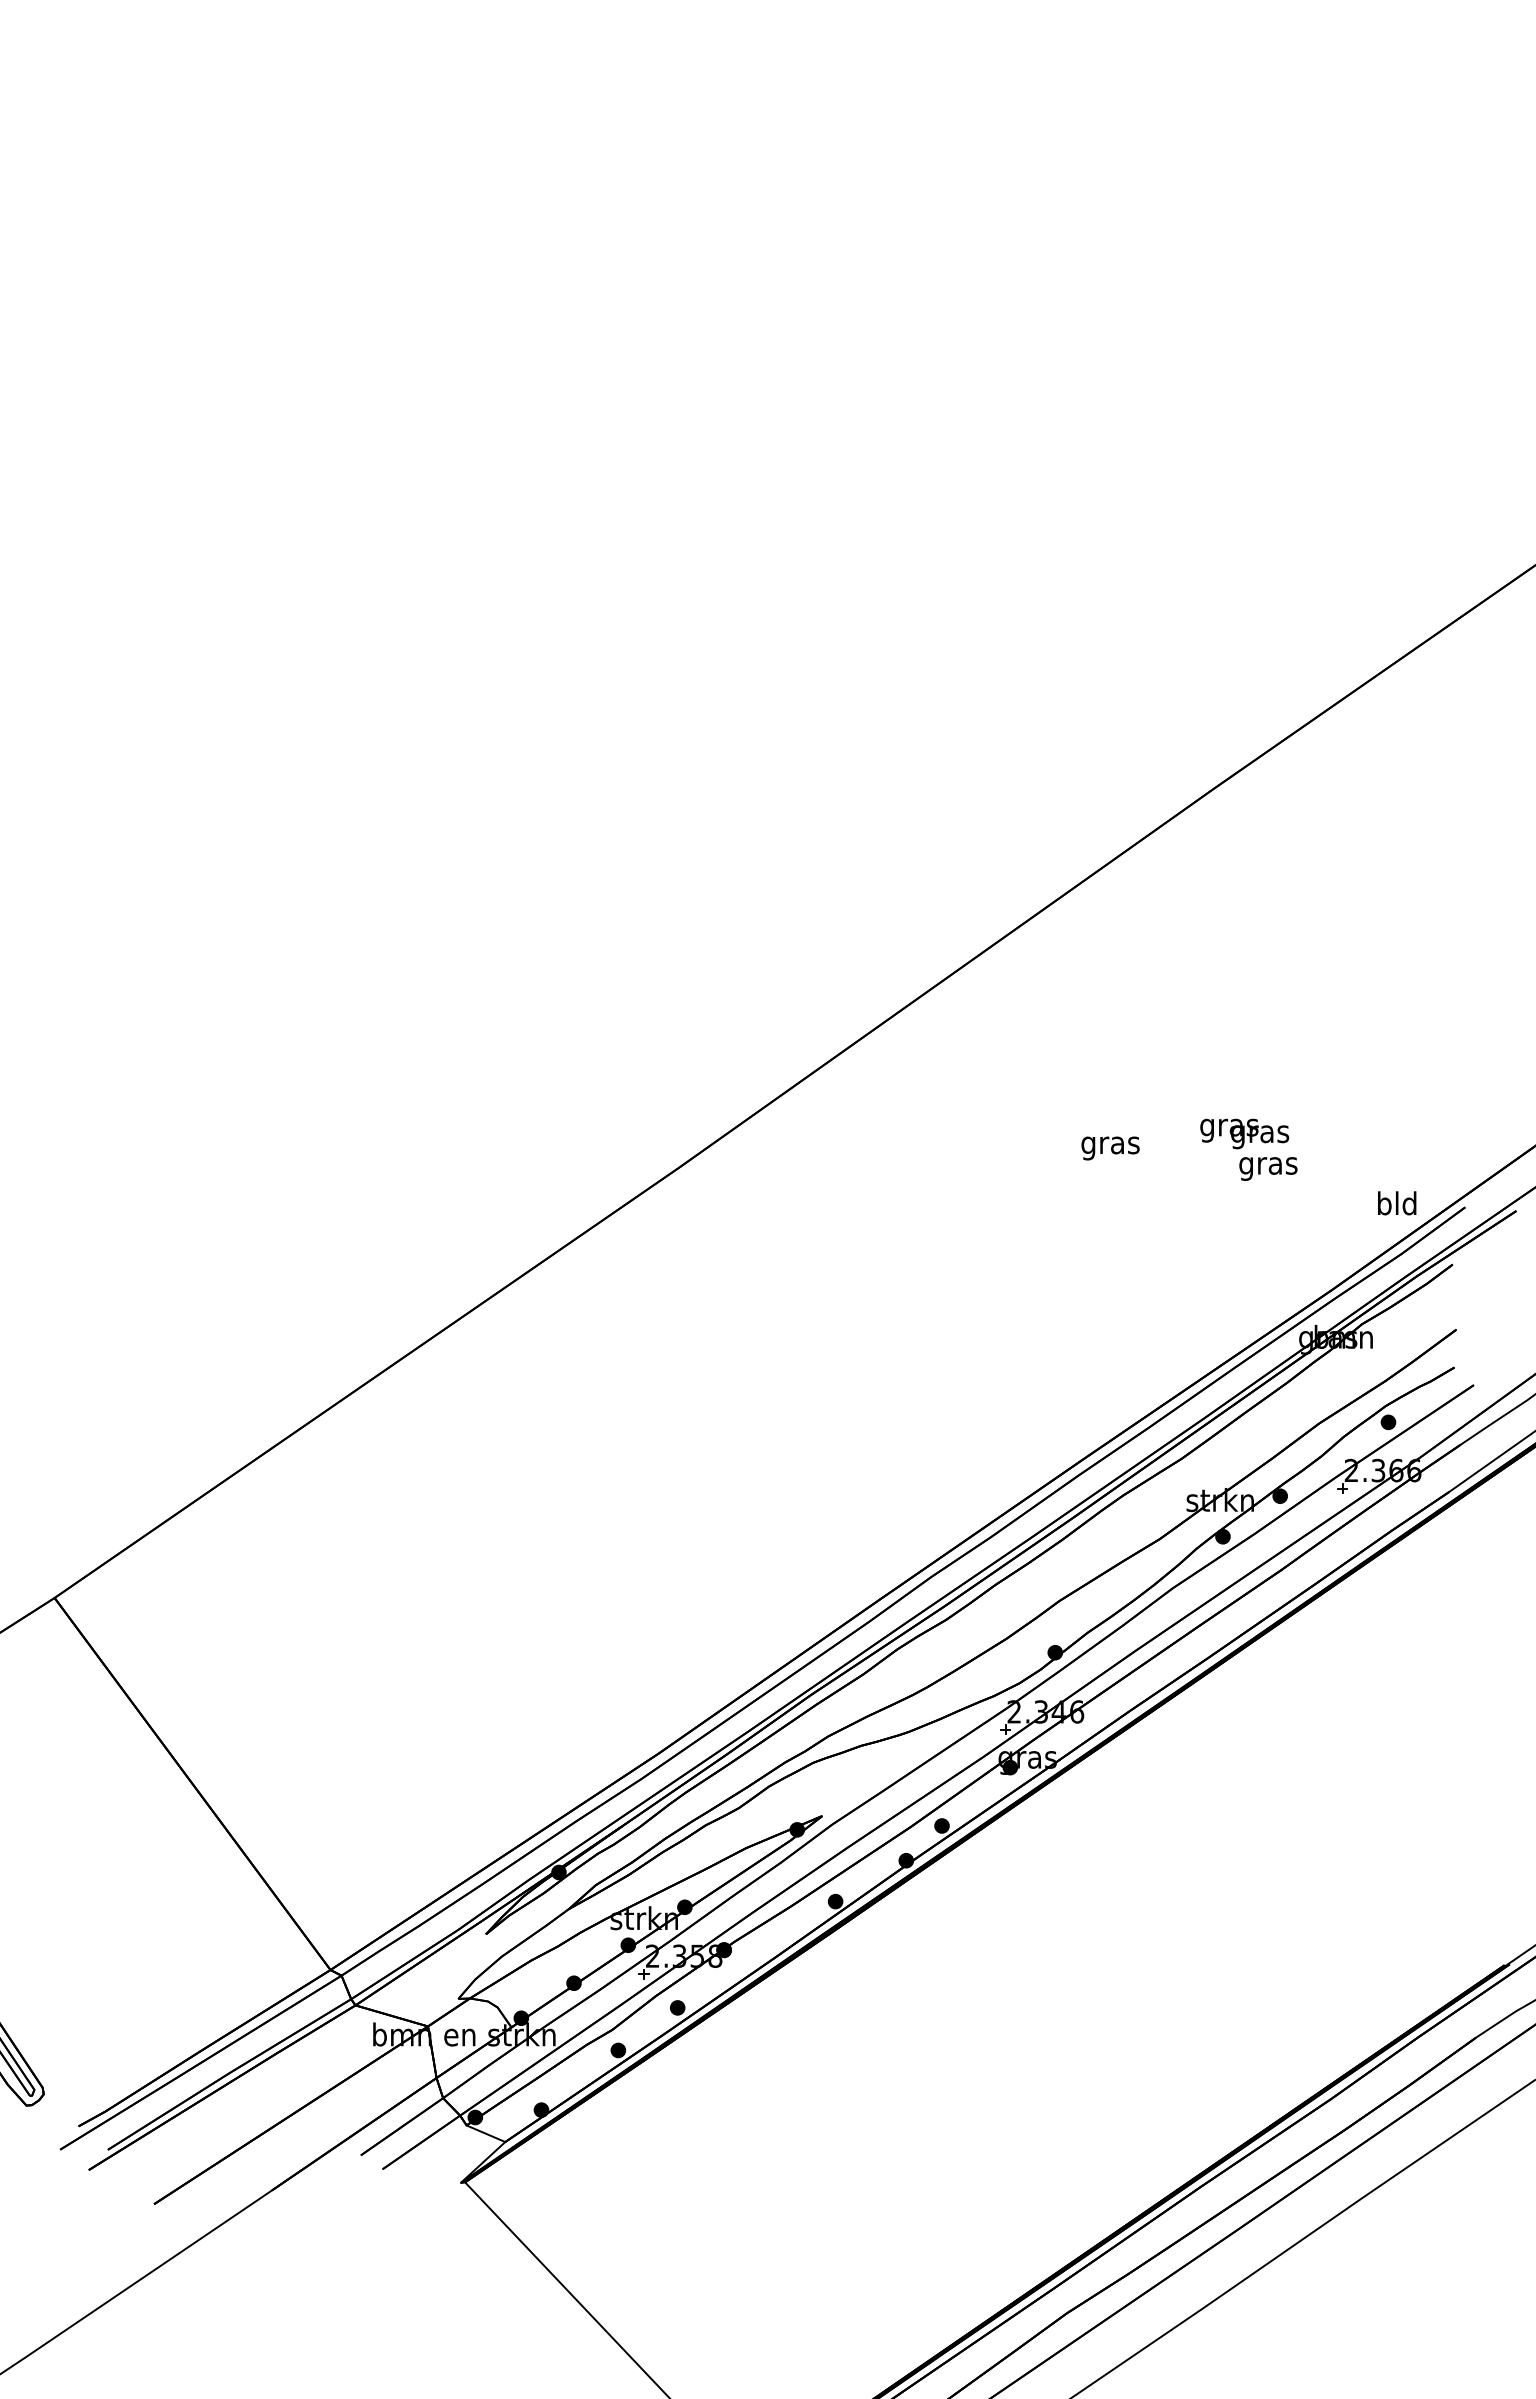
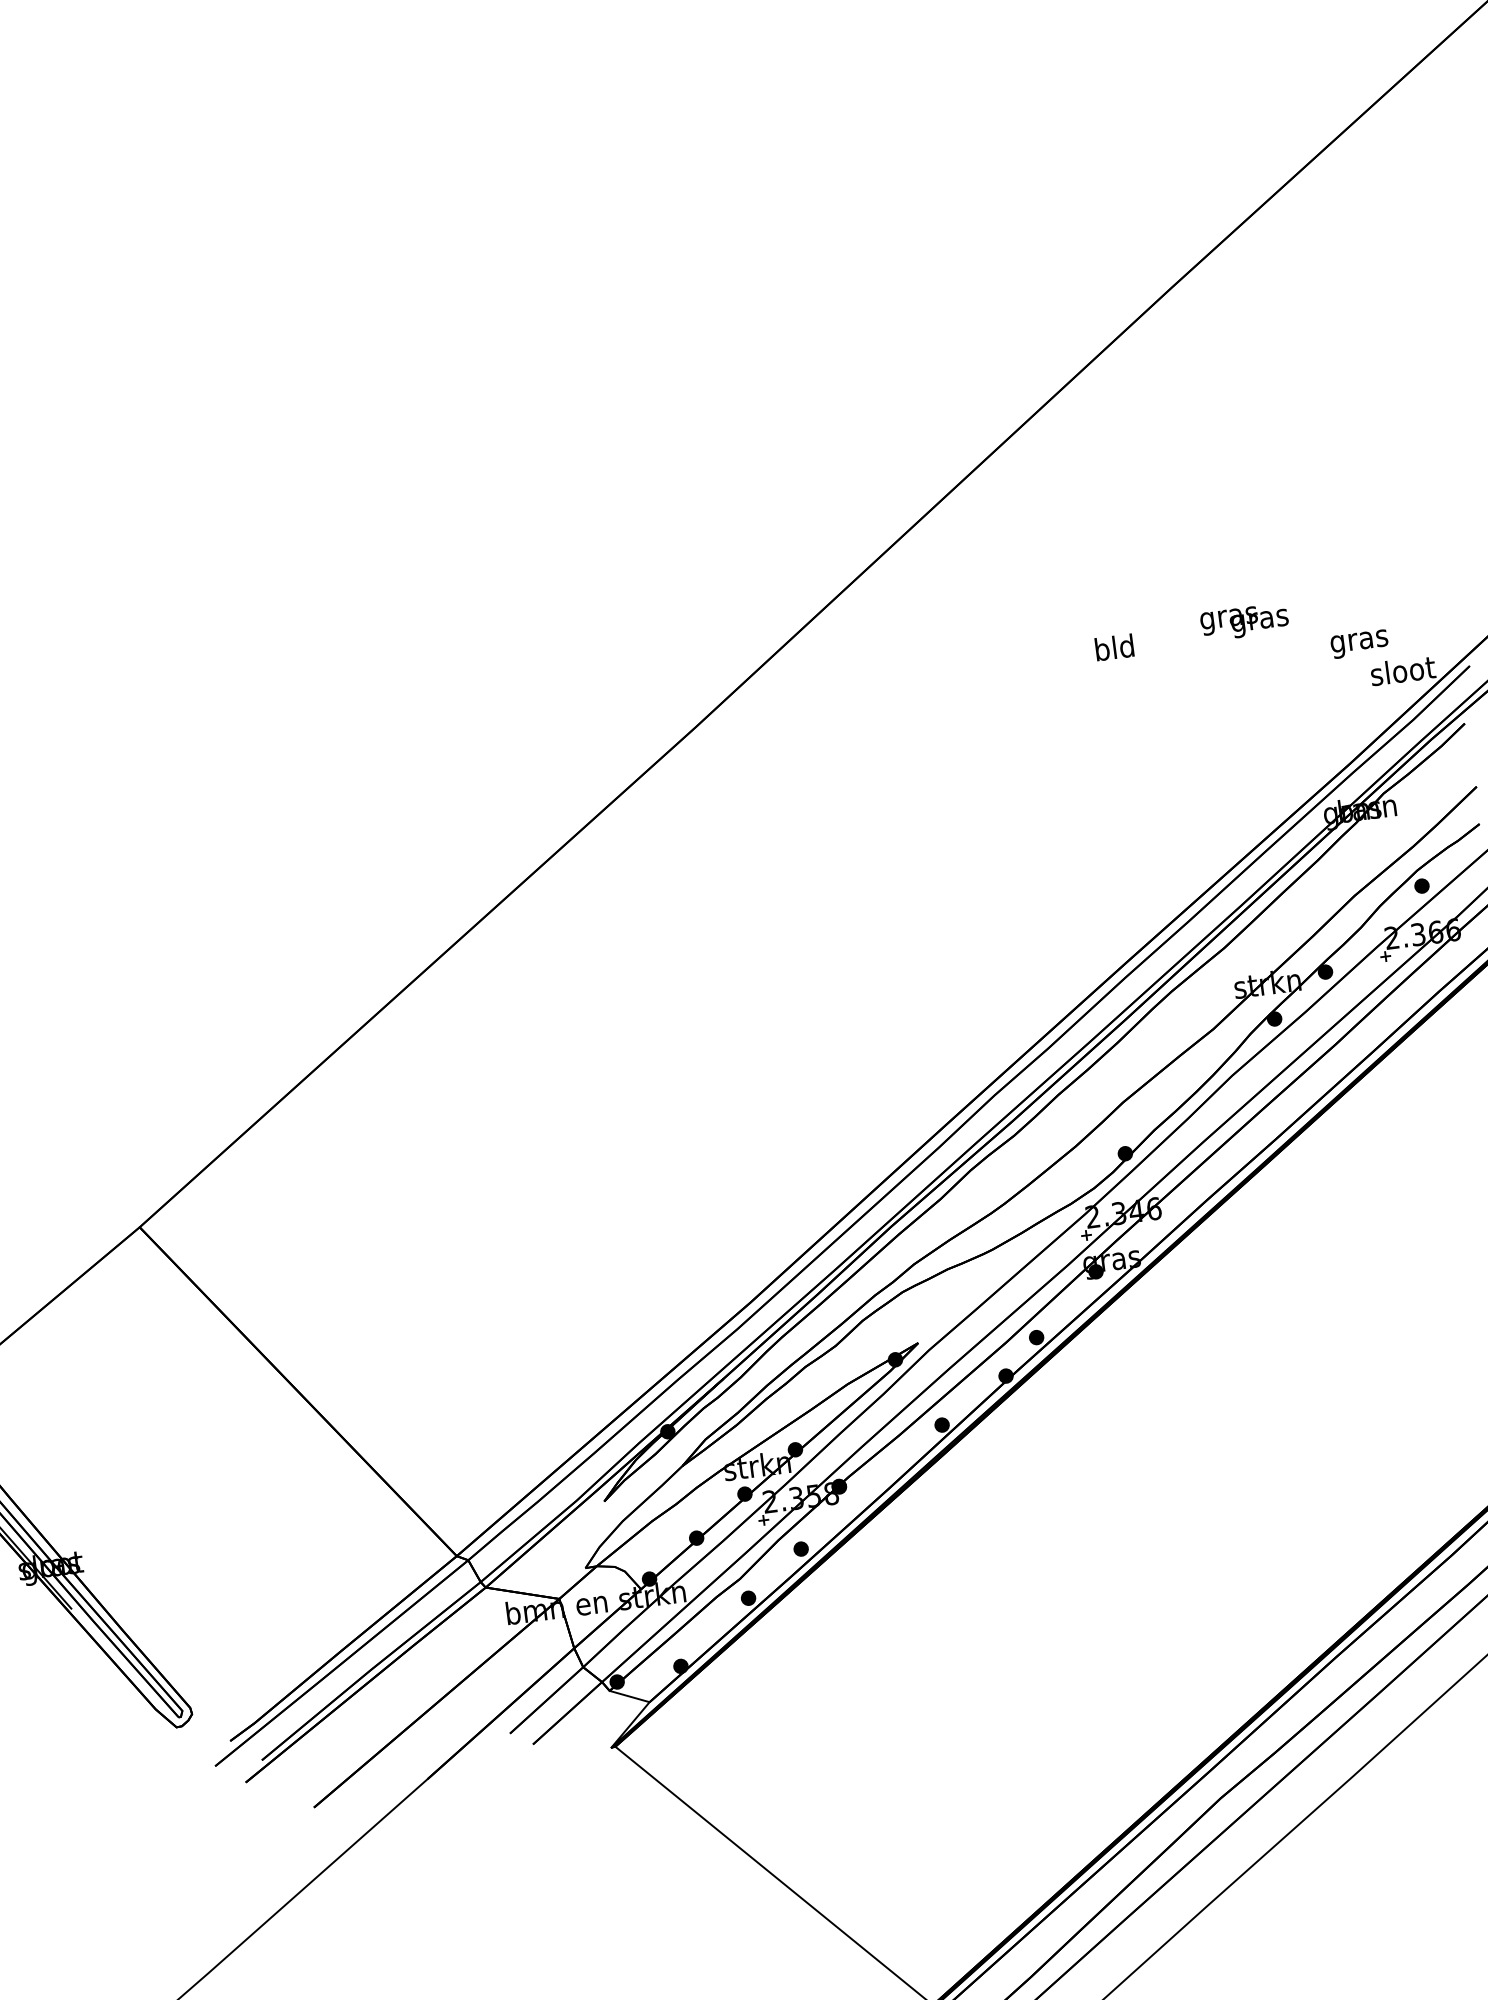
text: (1110, 1145) -> (1114, 650), gras -> bld
text: (1268, 1168) -> (1359, 643), moved
text: (1397, 1203) -> (1403, 670), bld -> sloot

